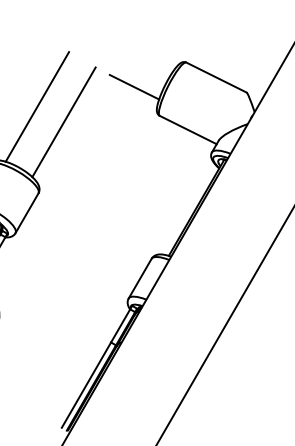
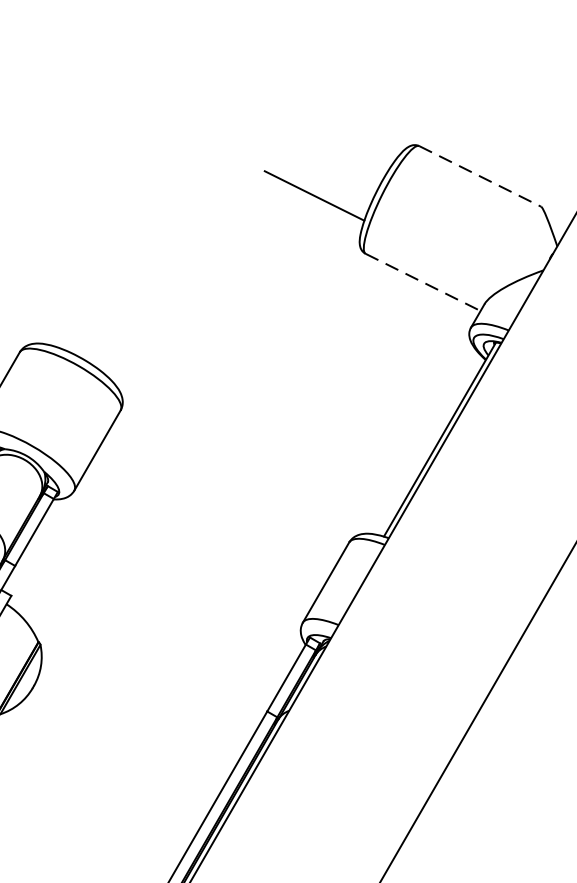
line: (216, 77) -> (480, 176), solid -> dashed
line: (37, 106) -> (118, 234), removed
line: (63, 122) -> (171, 267), removed
line: (188, 130) -> (423, 283), solid -> dashed

